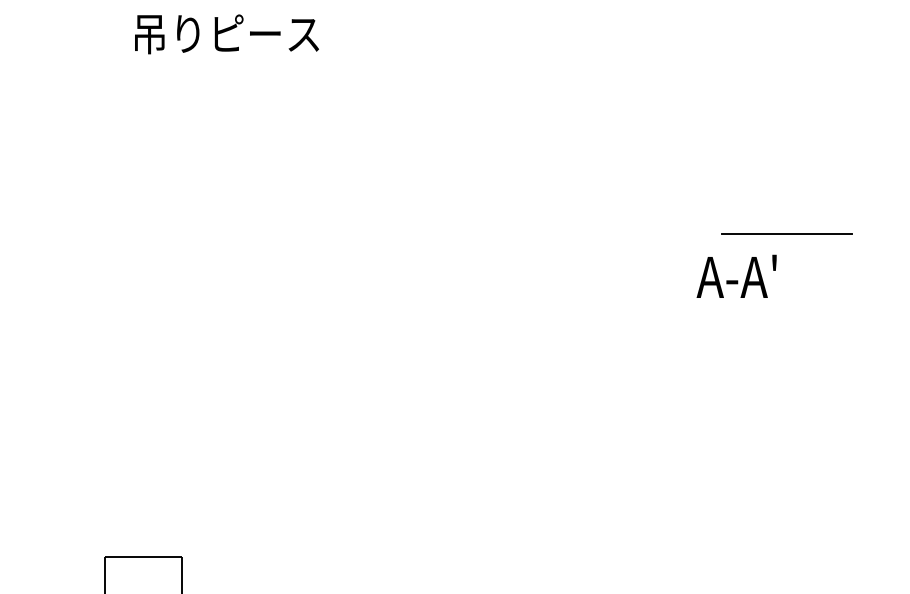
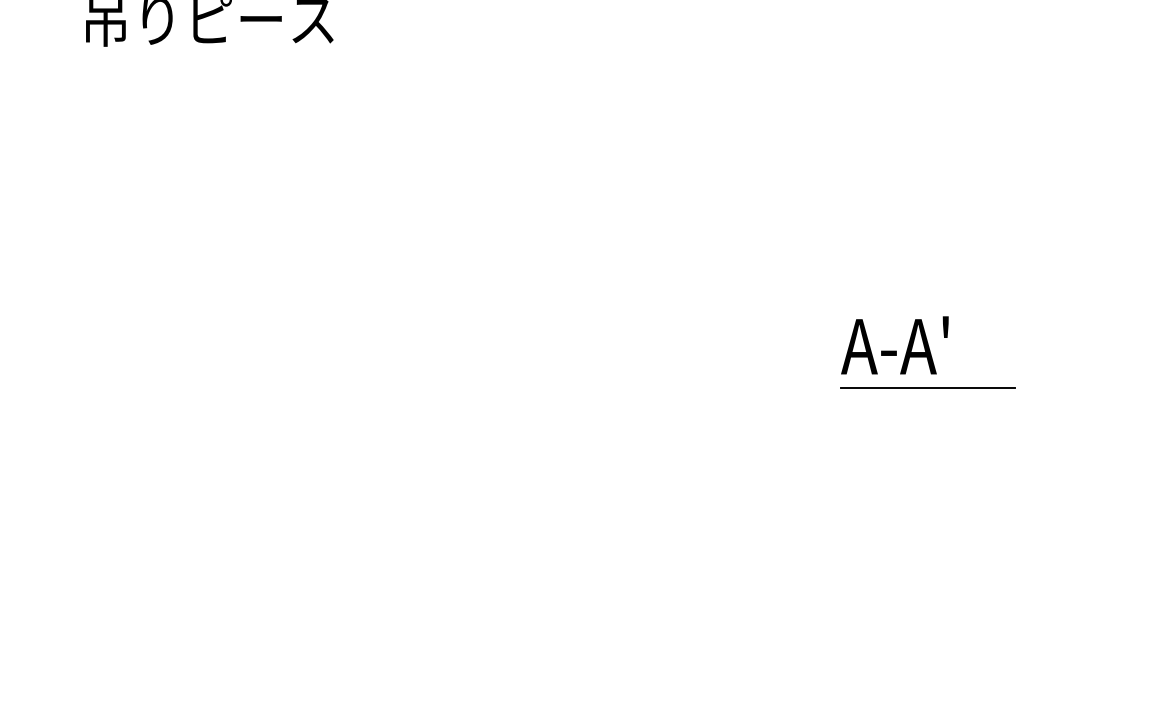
line: (786, 233) -> (926, 387), moved

